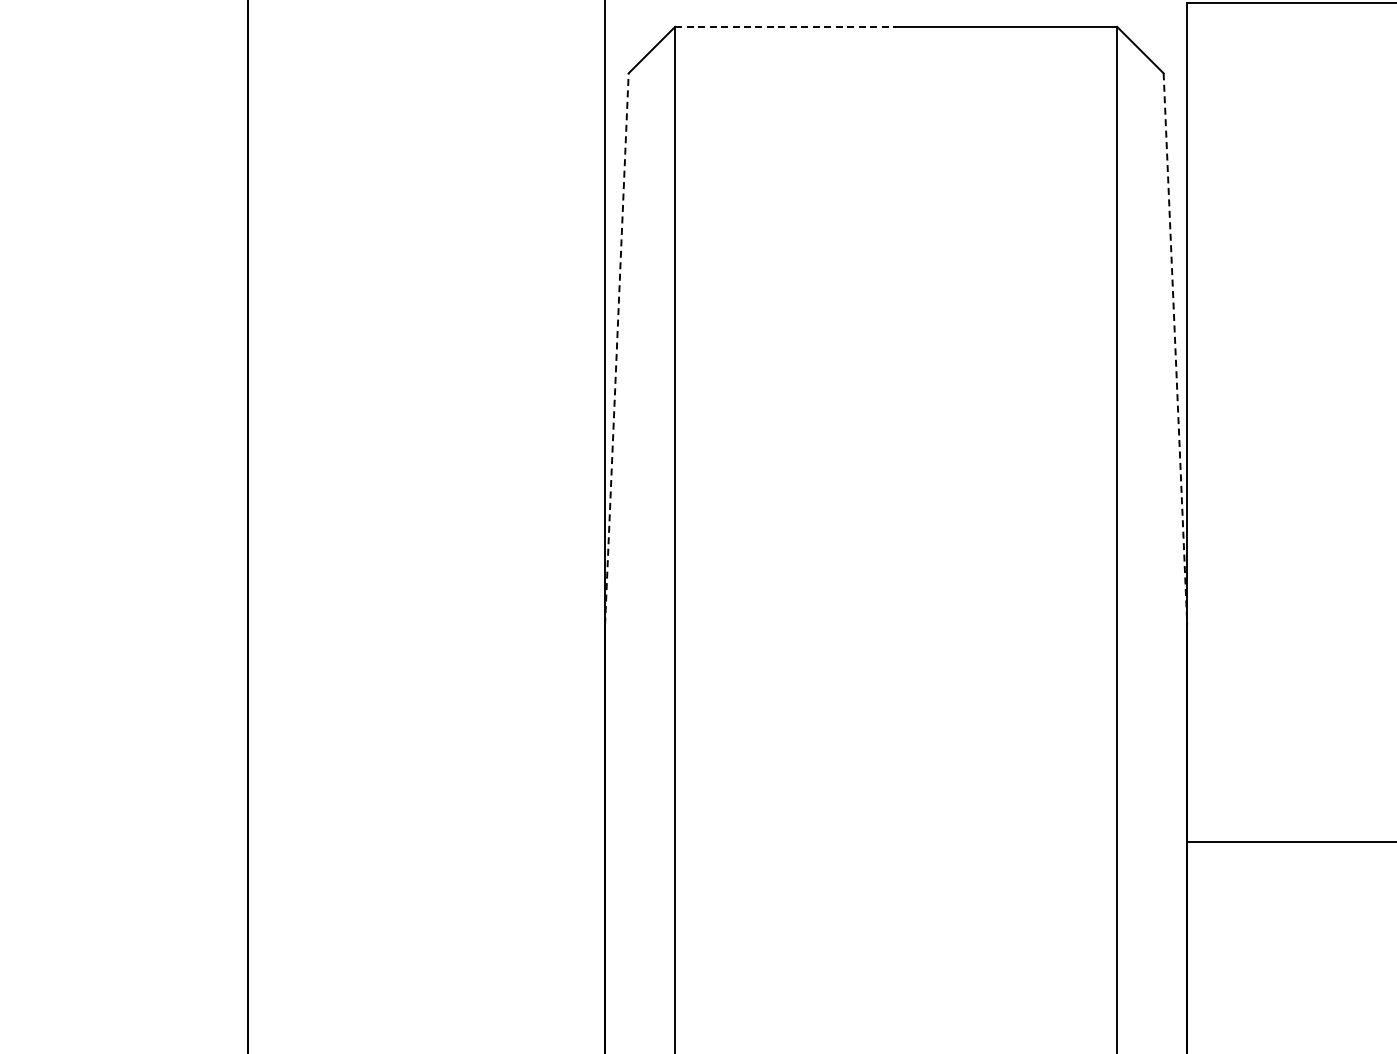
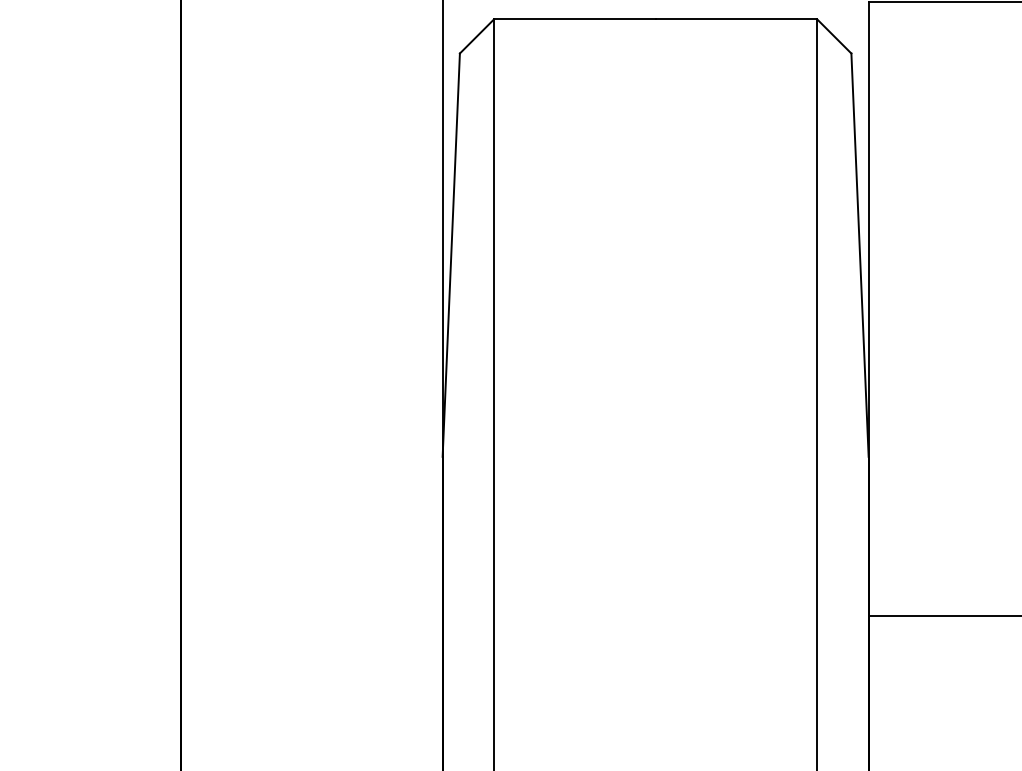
line: (786, 26) -> (575, 19), dashed -> solid
line: (616, 348) -> (450, 254), dashed -> solid
line: (1175, 348) -> (860, 254), dashed -> solid

